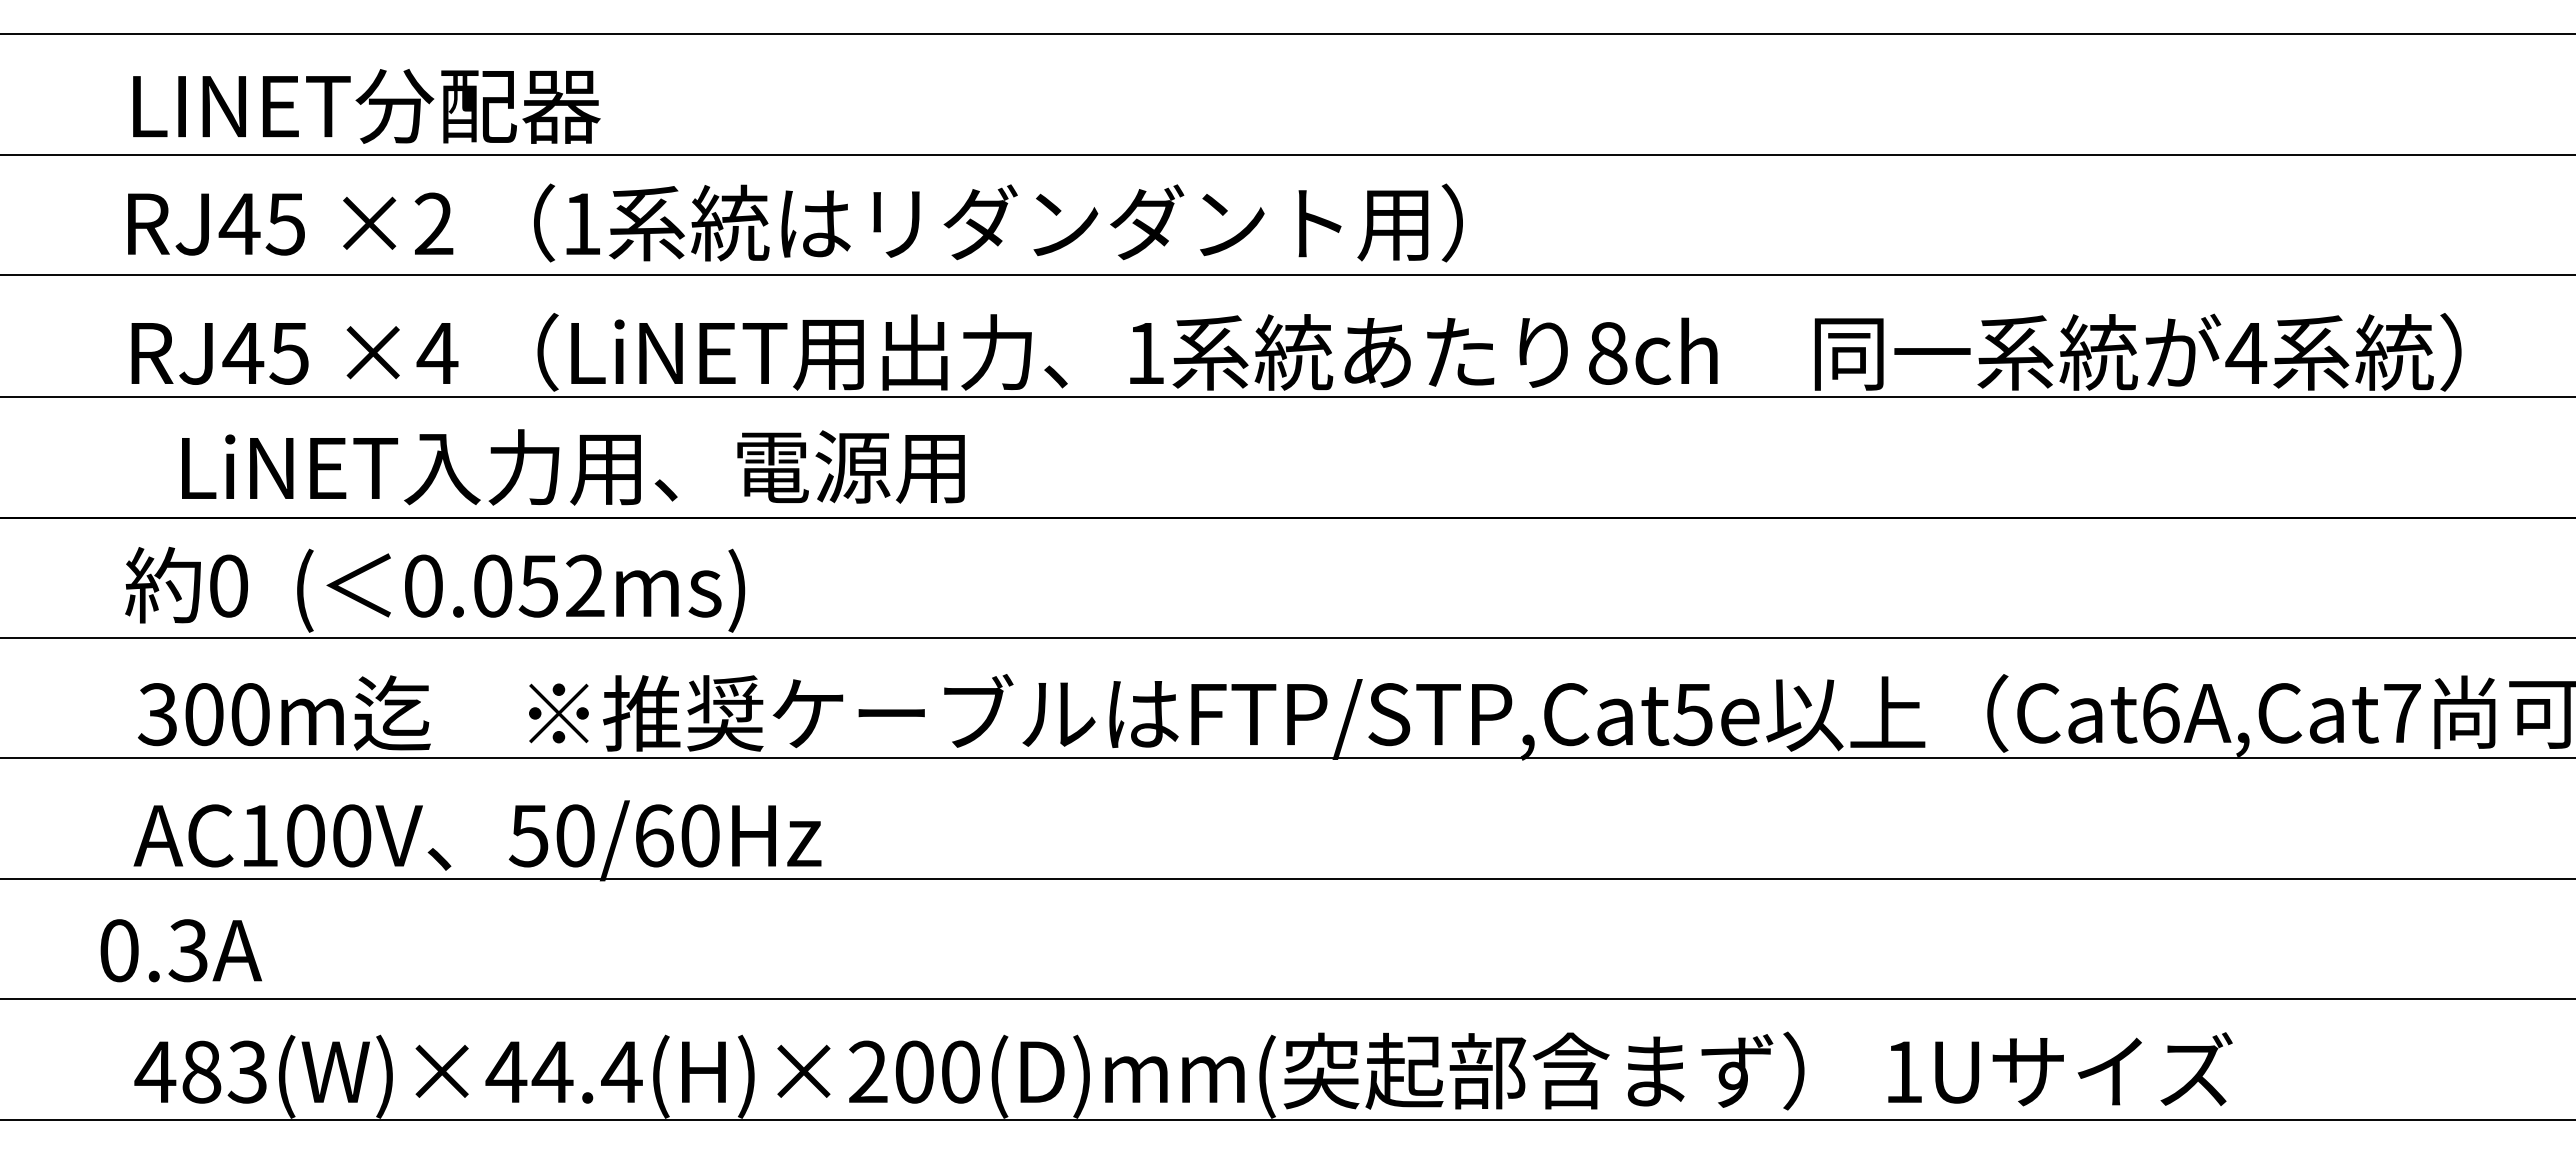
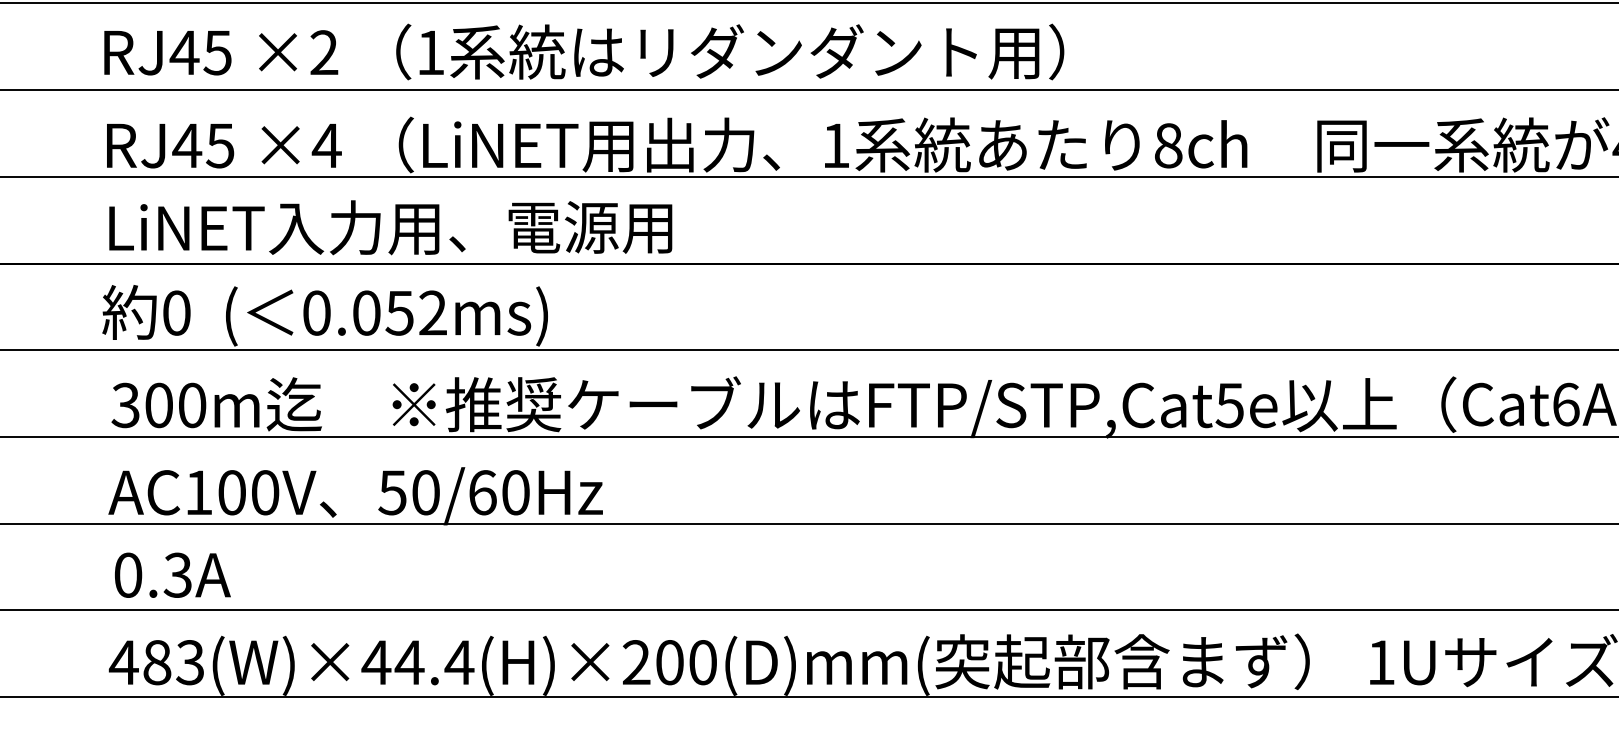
text: (573, 467) -> (390, 227), moved
text: (180, 950) -> (172, 575), moved

